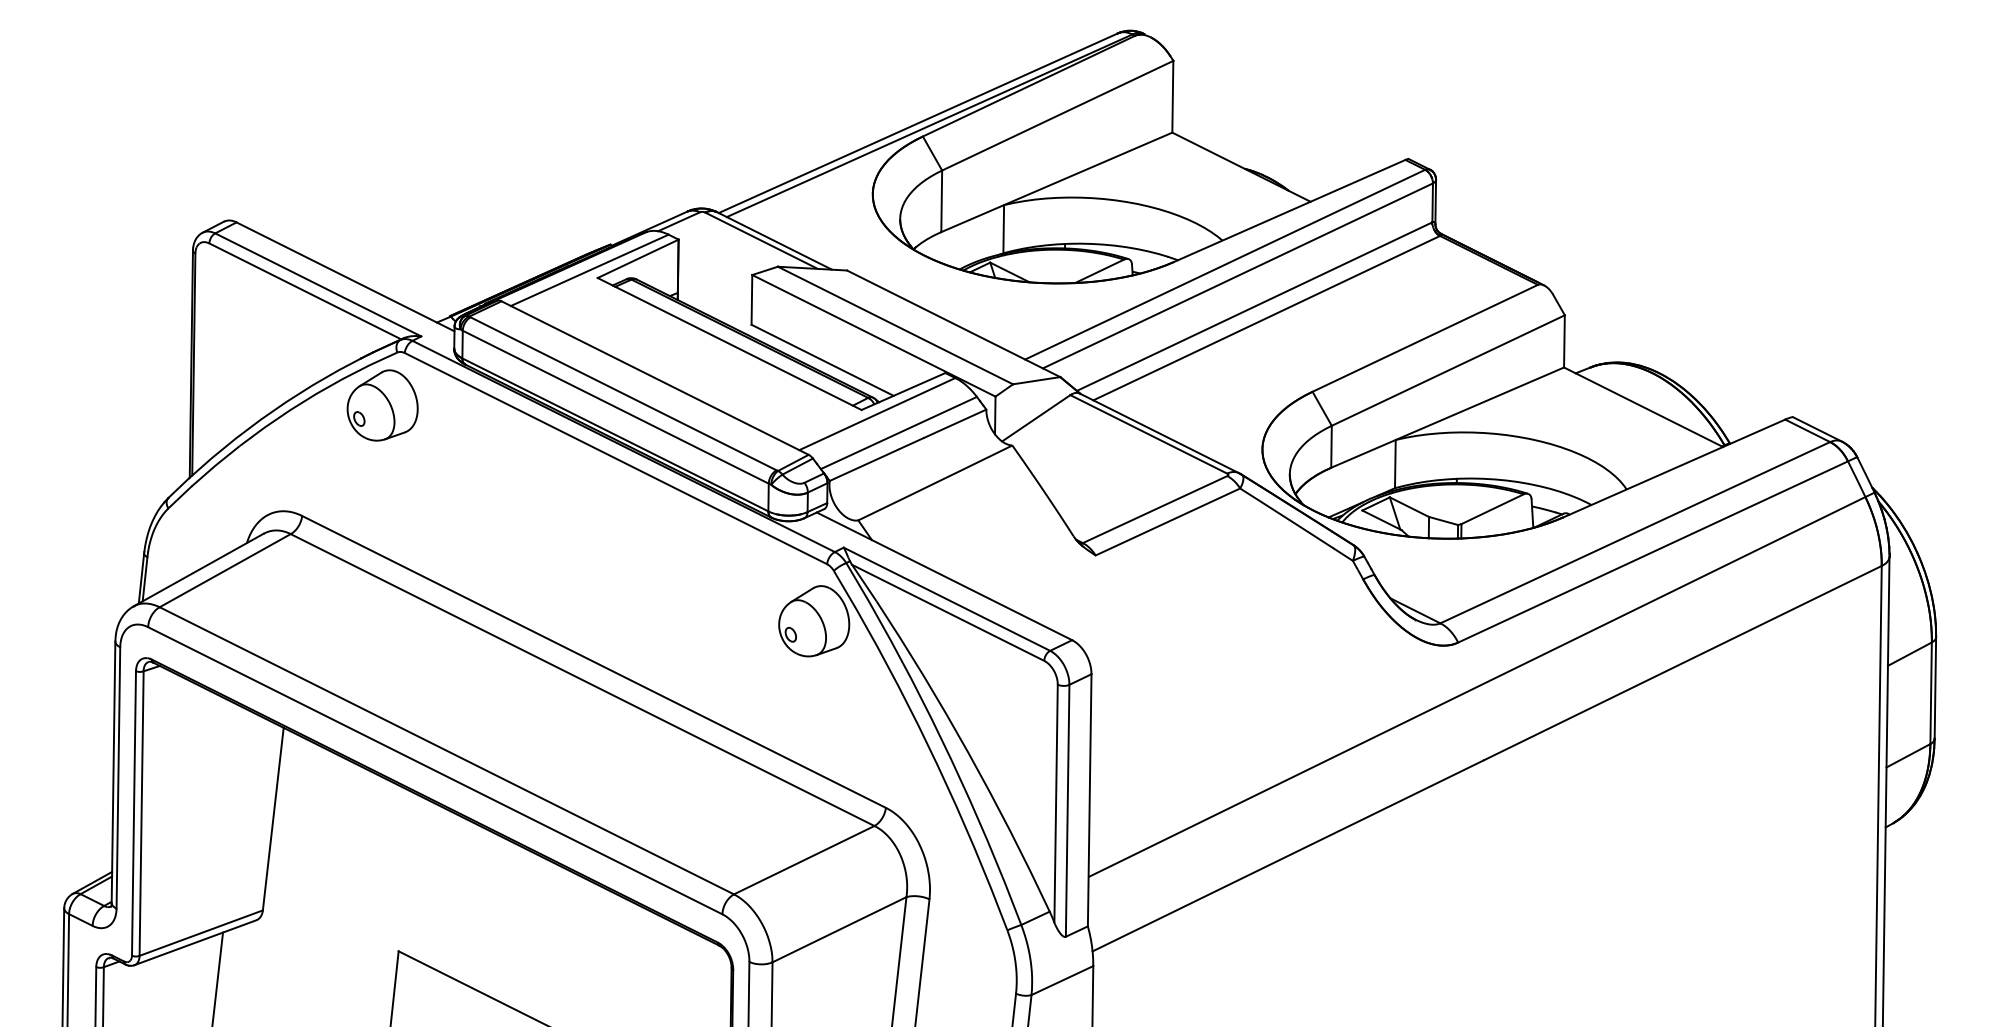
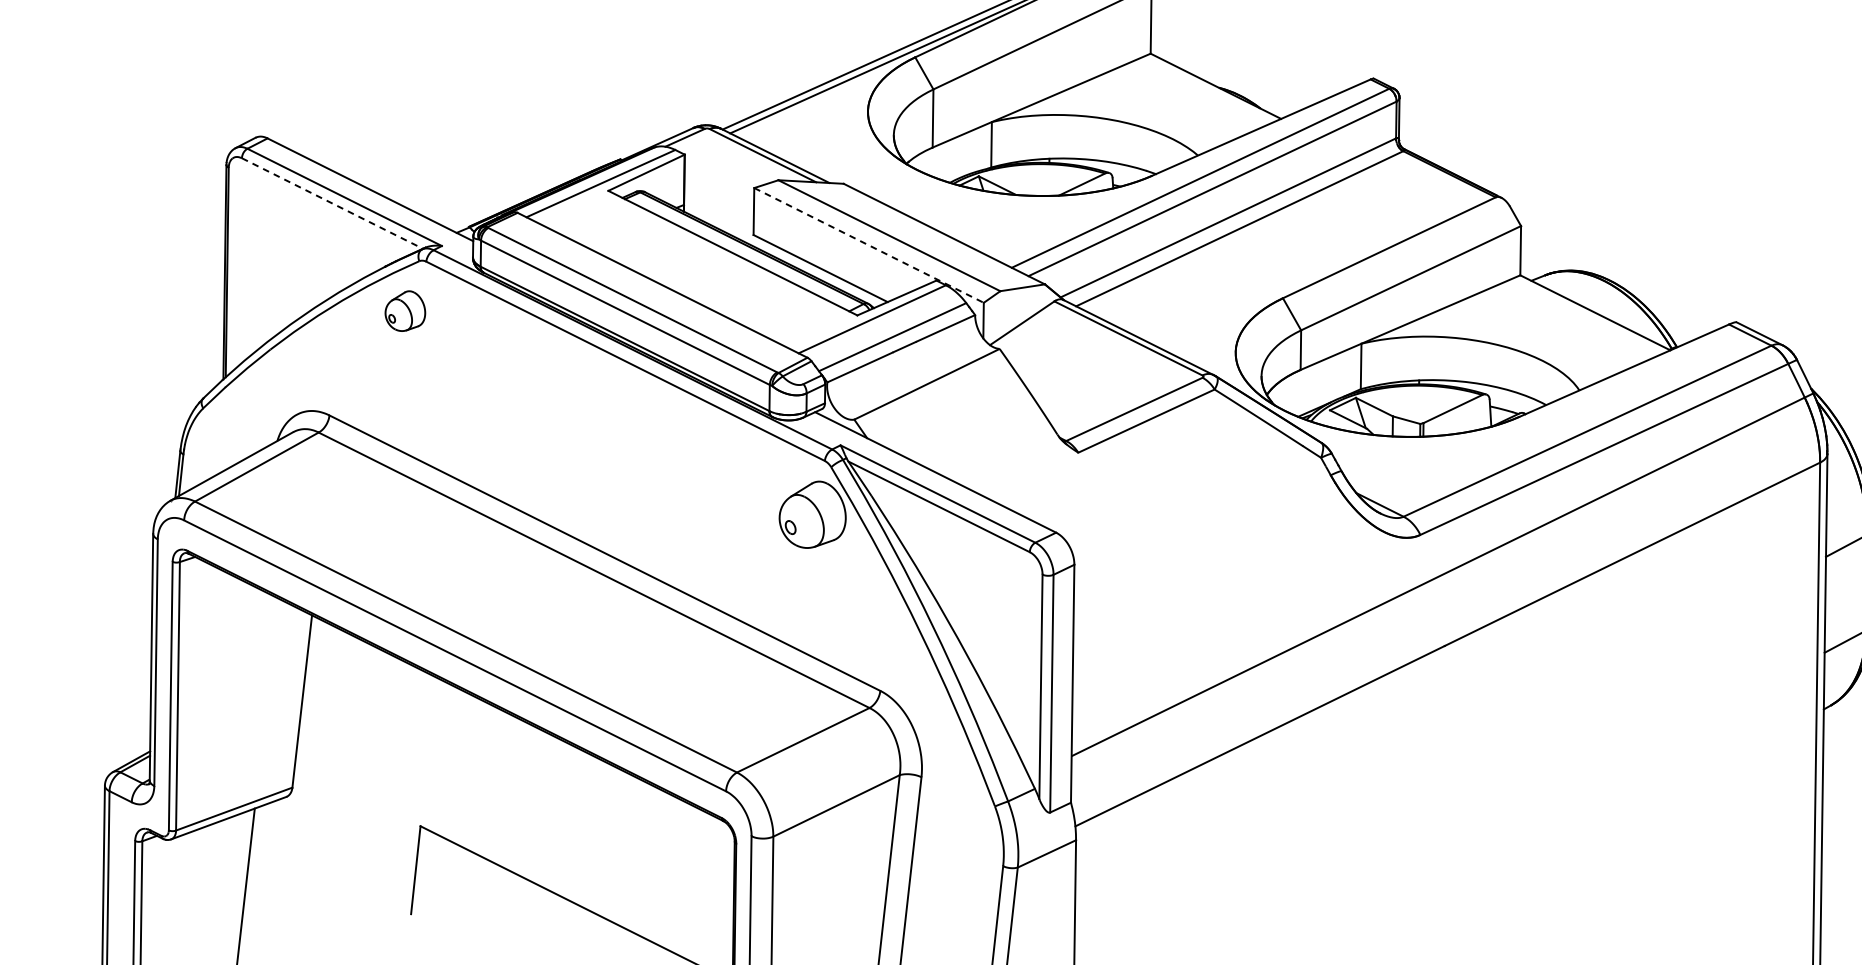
line: (305, 291) -> (332, 203), solid -> dashed
line: (873, 335) -> (868, 245), solid -> dashed
part: (382, 405) -> (405, 311), size x0.6

